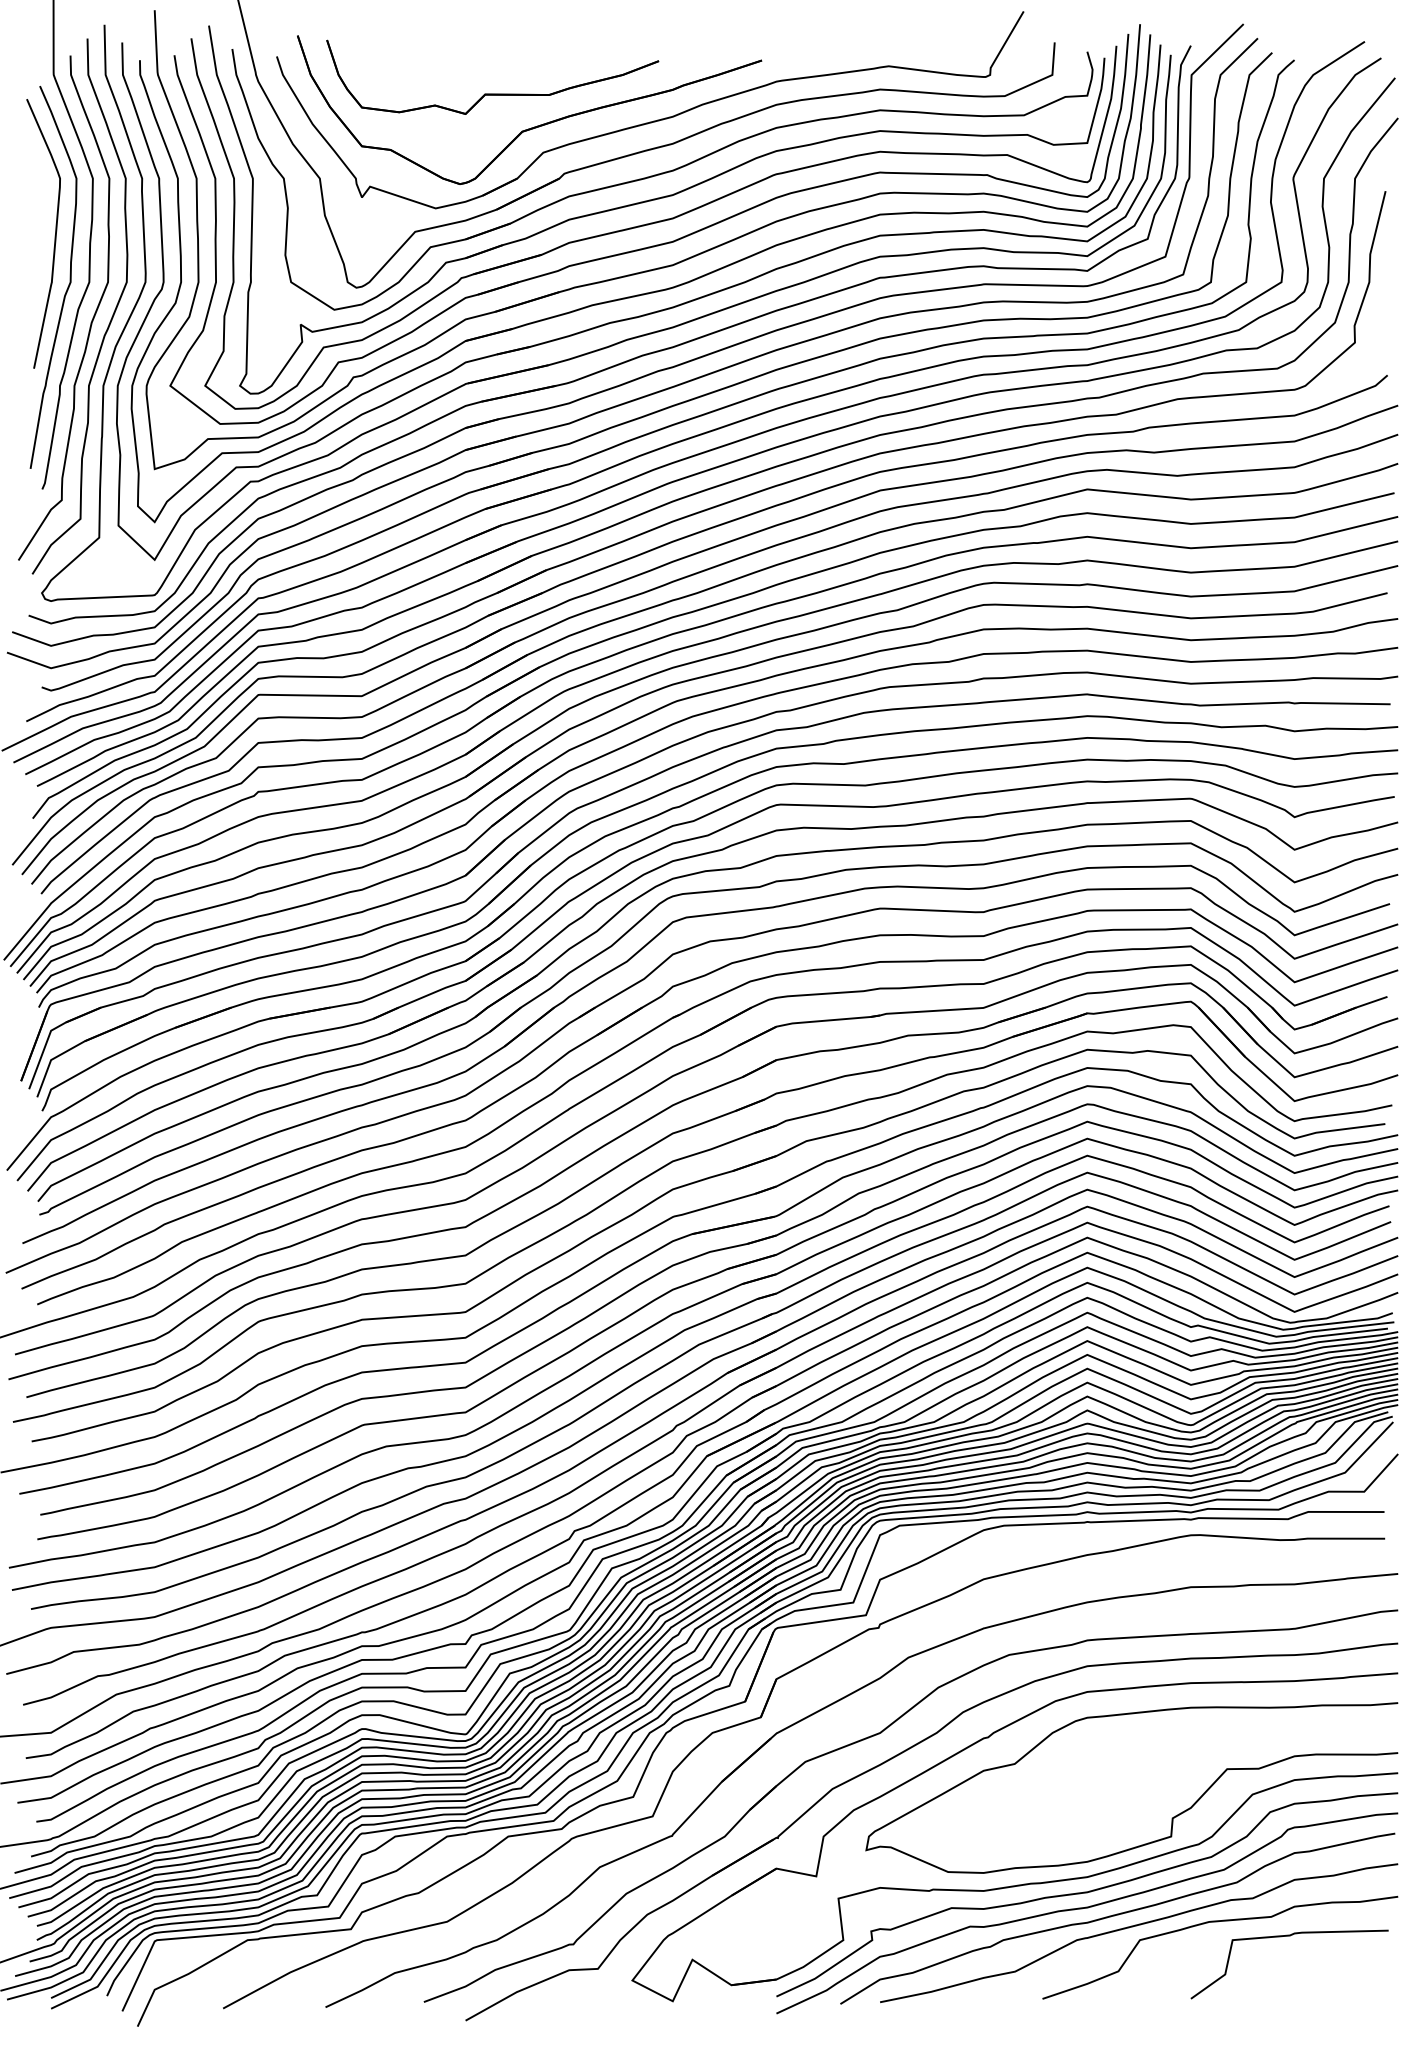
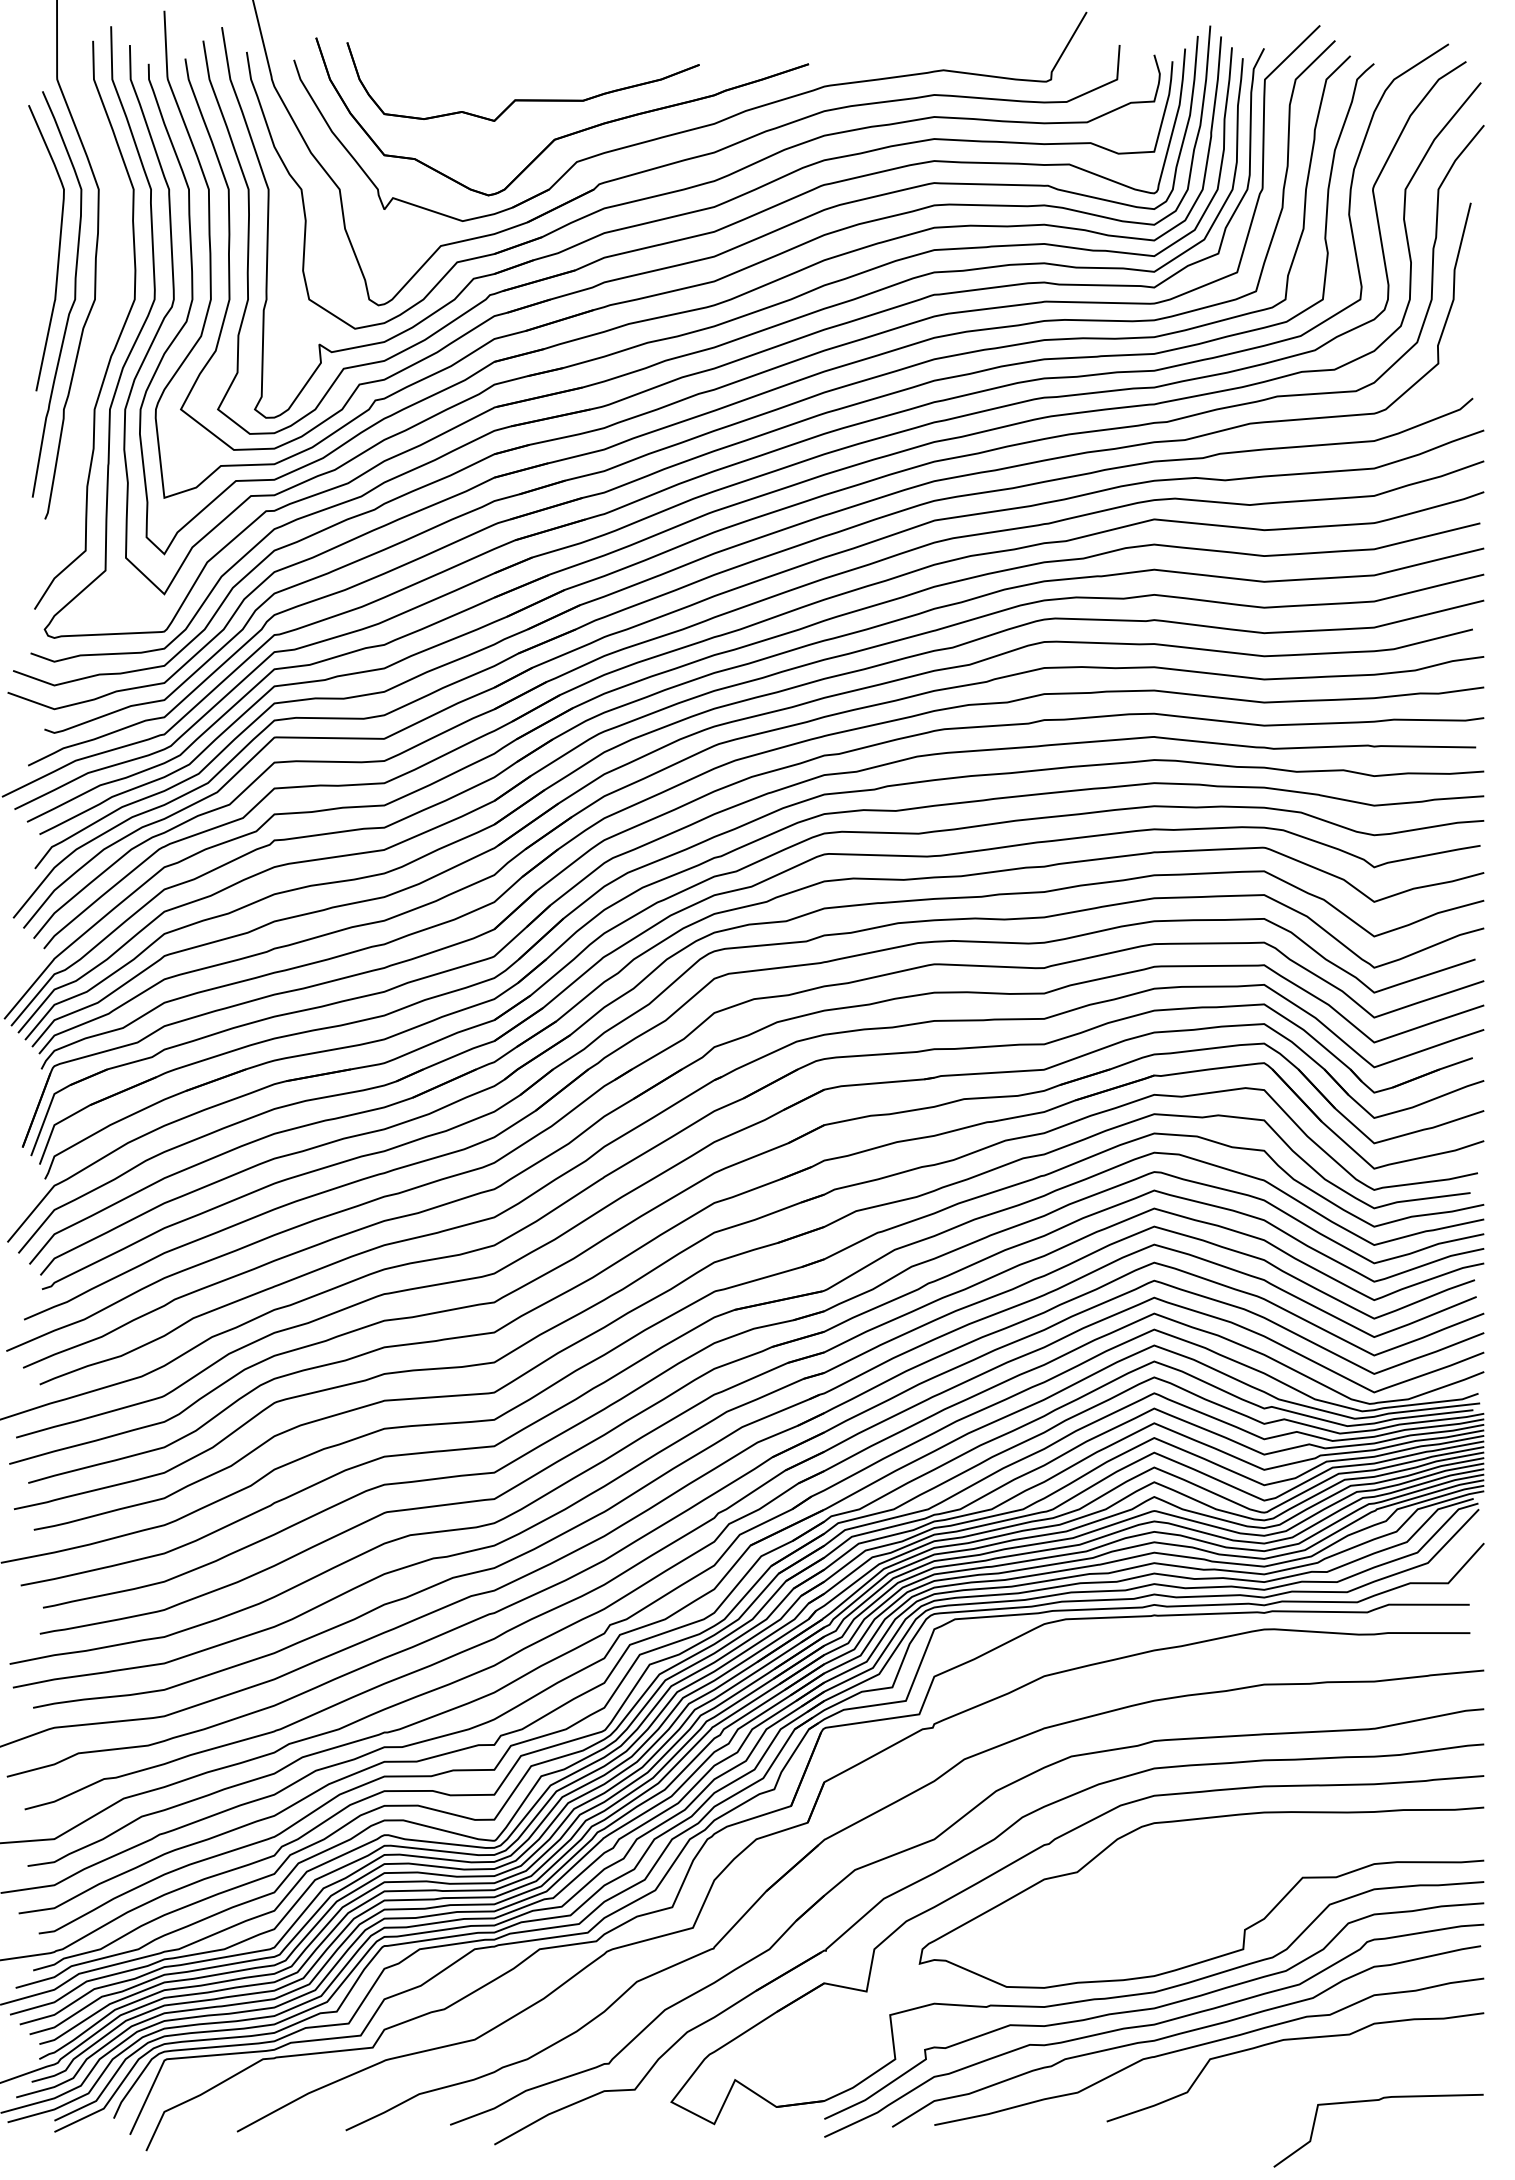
curve: (92, 317) -> (98, 336), removed
curve: (1289, 1936) -> (1378, 2100), moved

